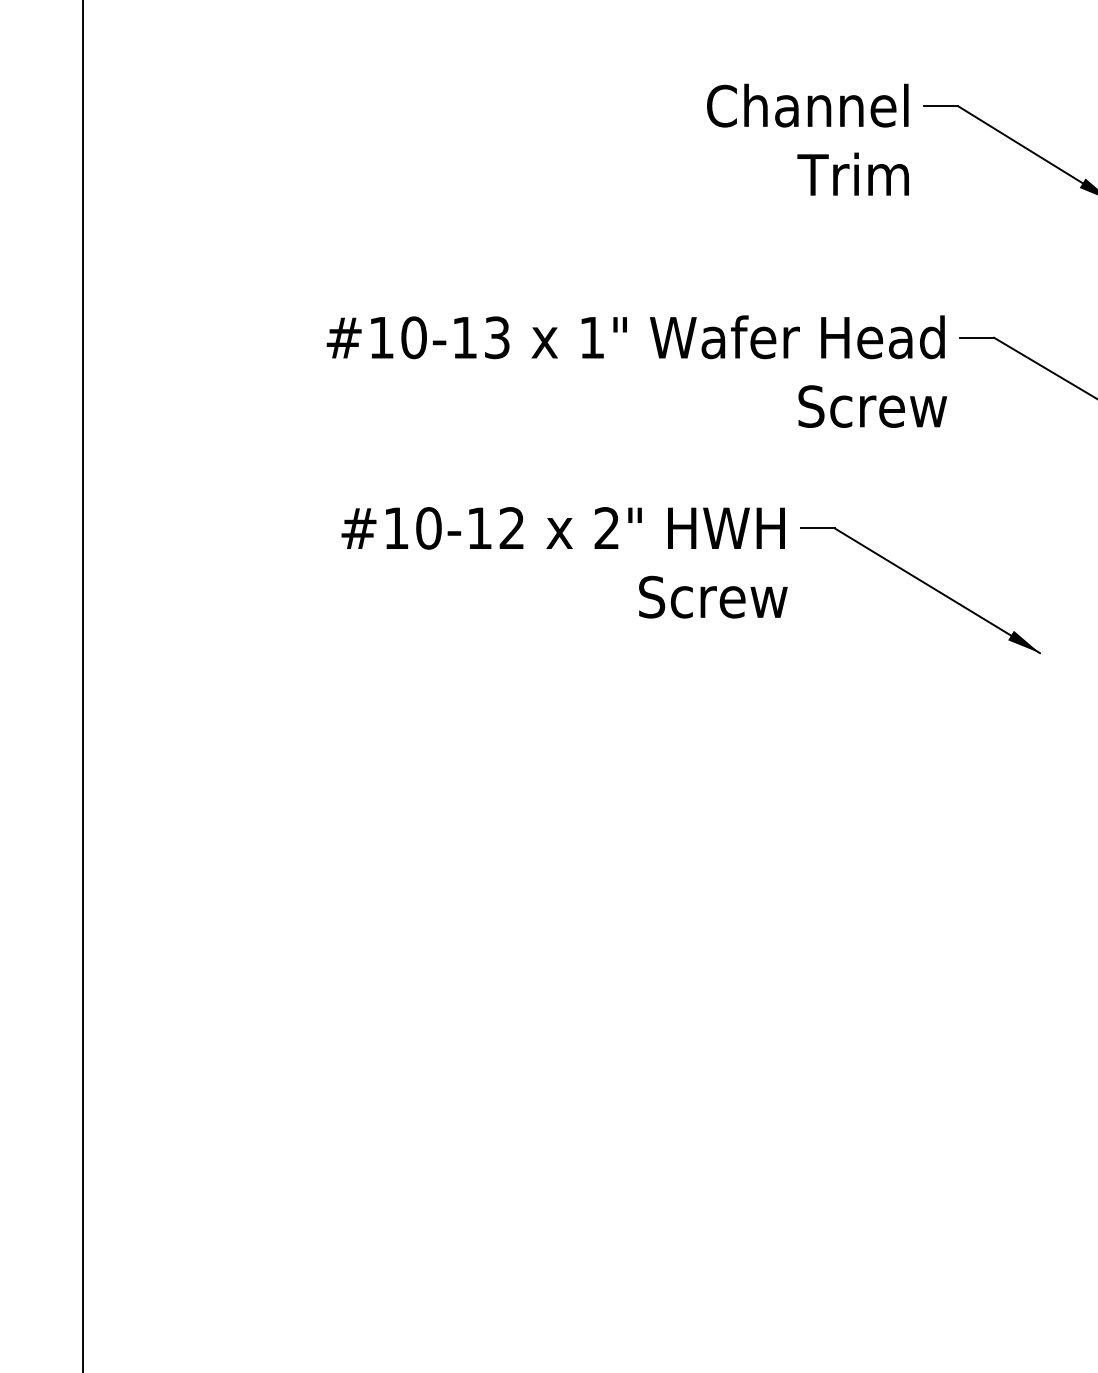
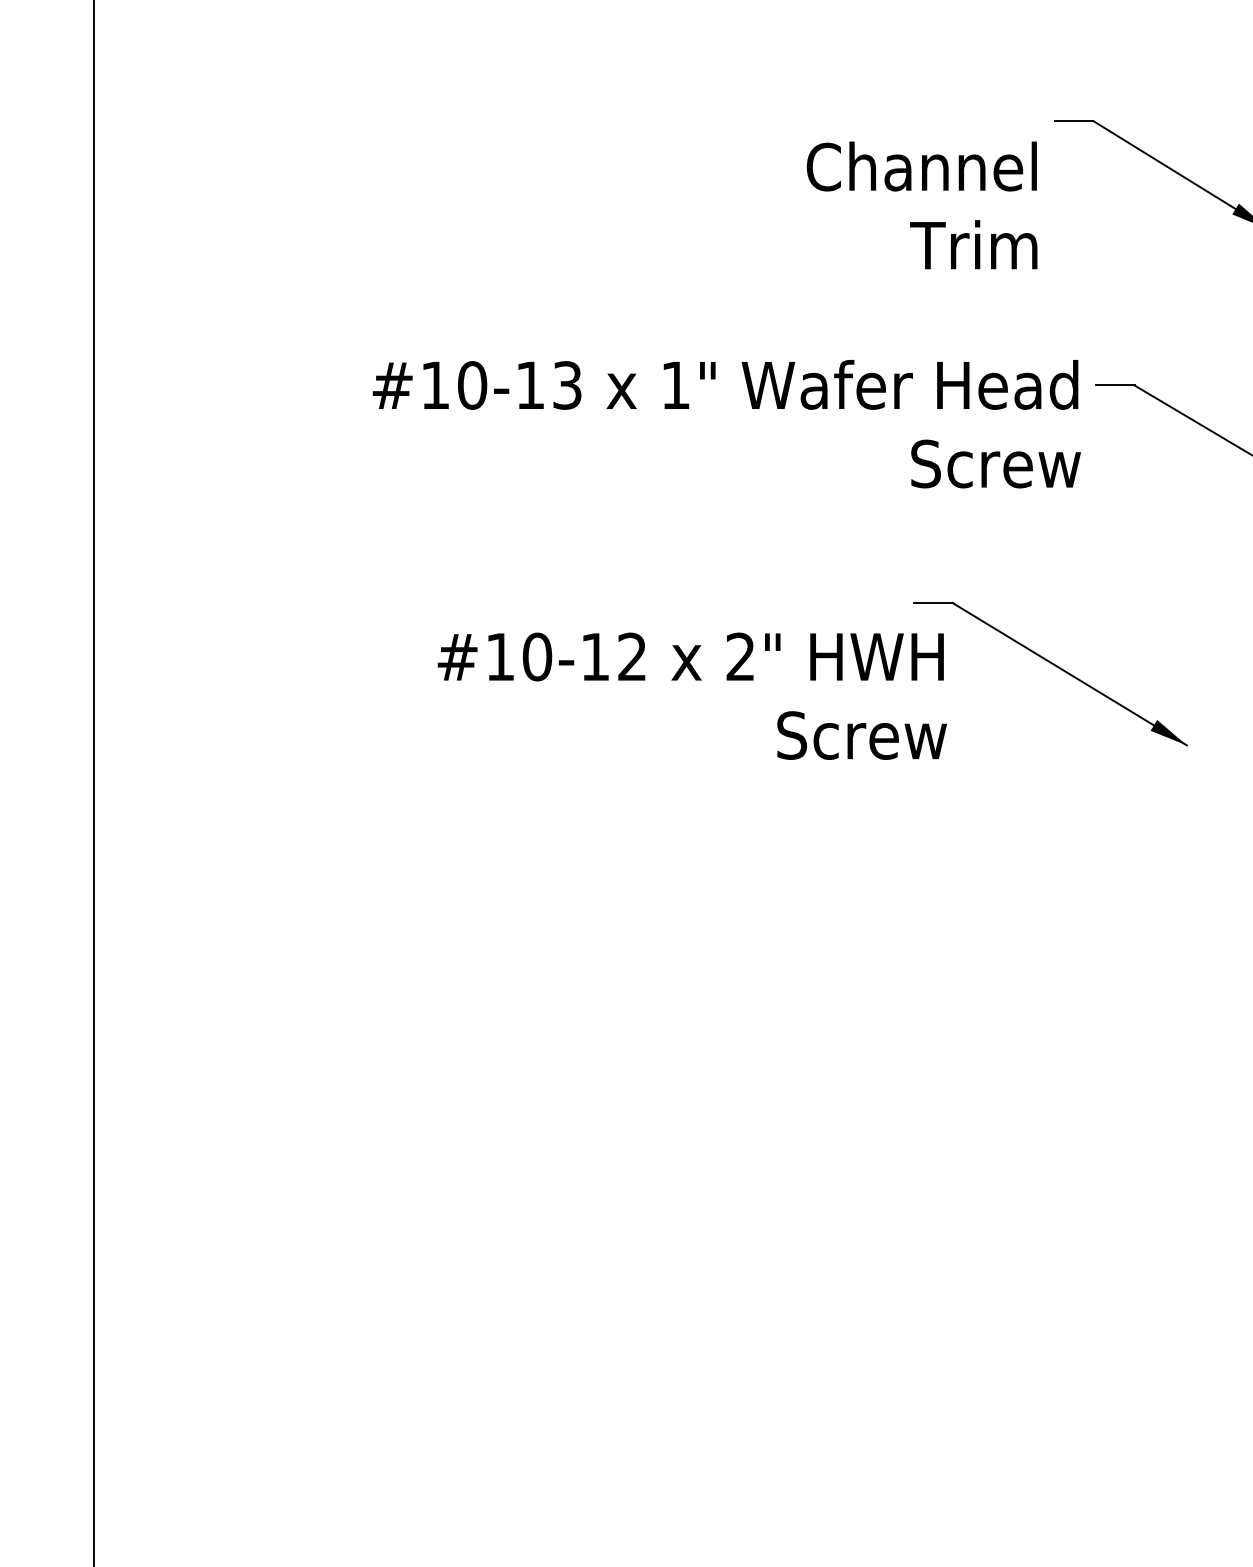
text: (807, 139) -> (921, 205), moved
text: (563, 562) -> (691, 695), moved

